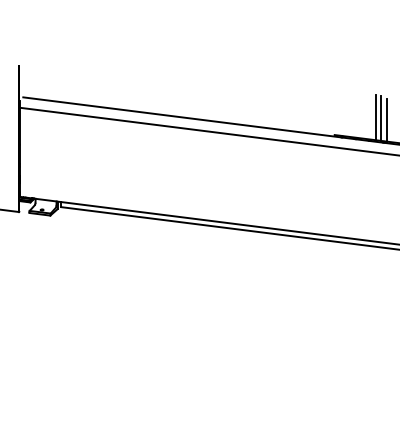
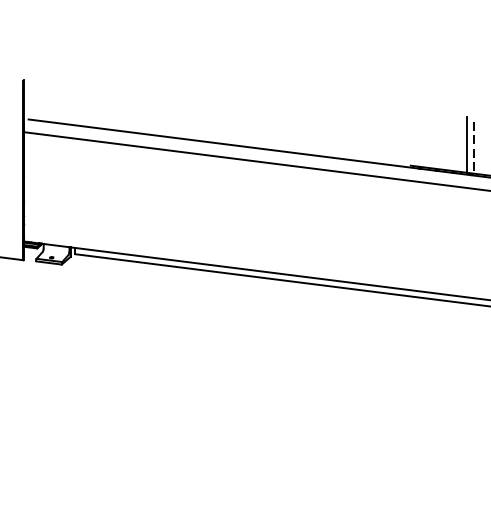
line: (376, 117) -> (462, 144), removed
line: (386, 120) -> (474, 147), solid -> dashed

